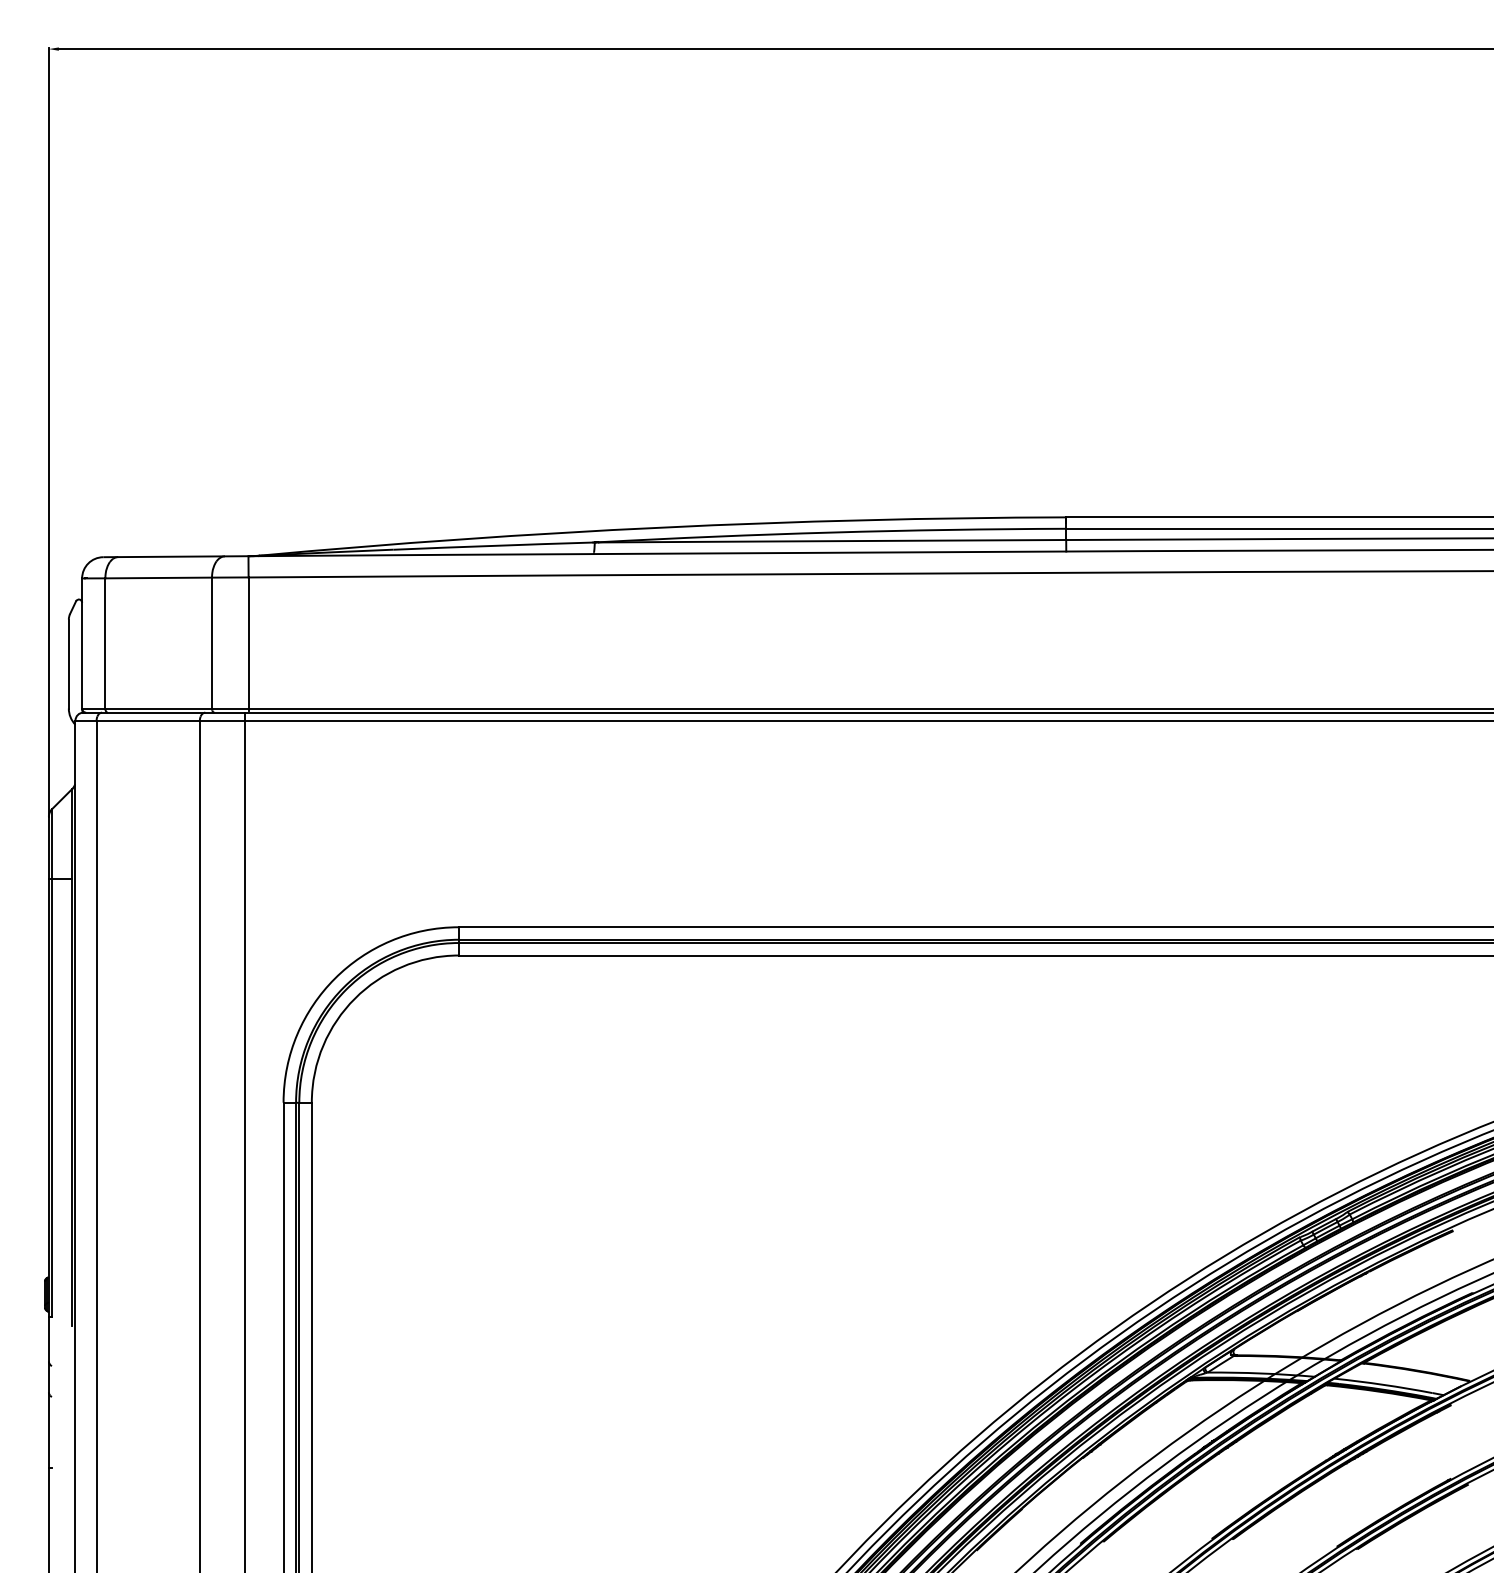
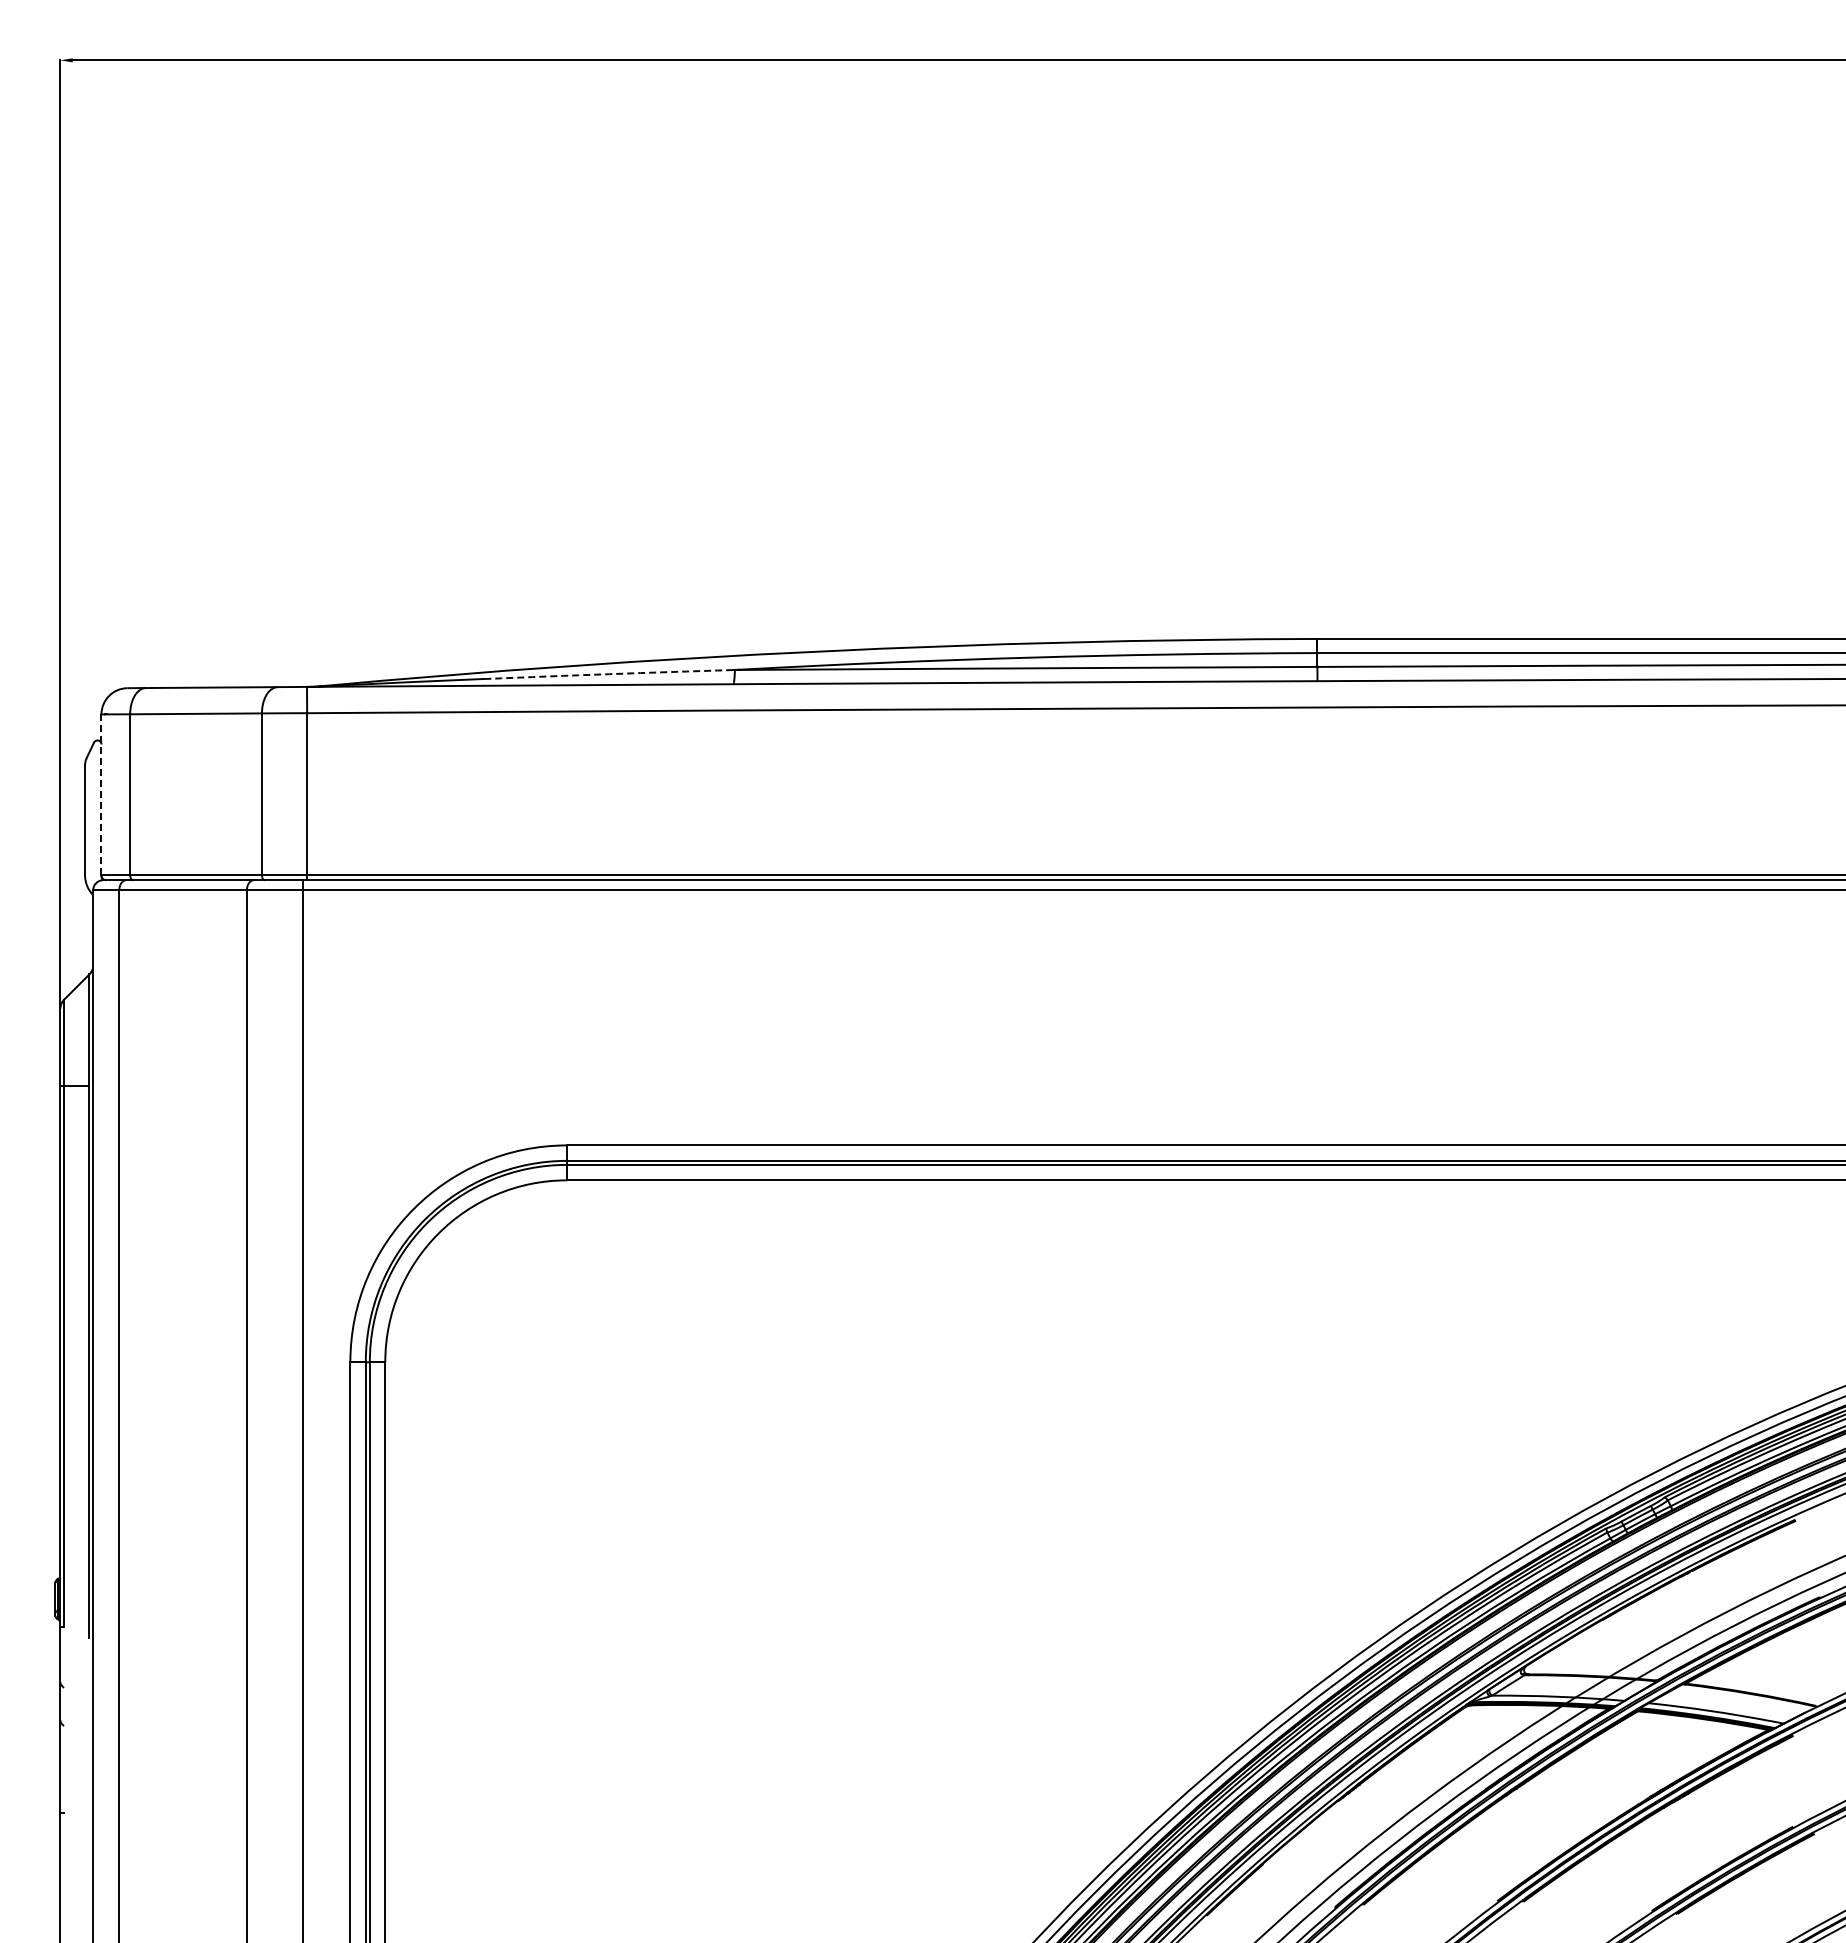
arc: (493, 546) -> (609, 674), solid -> dashed
line: (82, 643) -> (101, 794), solid -> dashed

